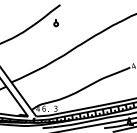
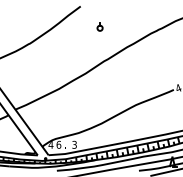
part: (55, 23) -> (99, 26), moved

